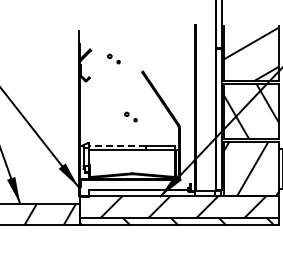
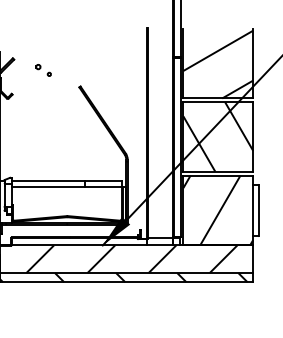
part: (130, 116) -> (64, 143), removed
line: (117, 145) -> (47, 180), dashed -> solid

